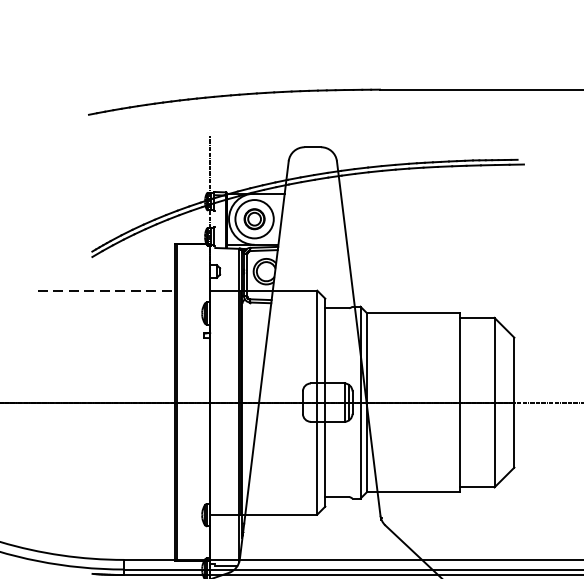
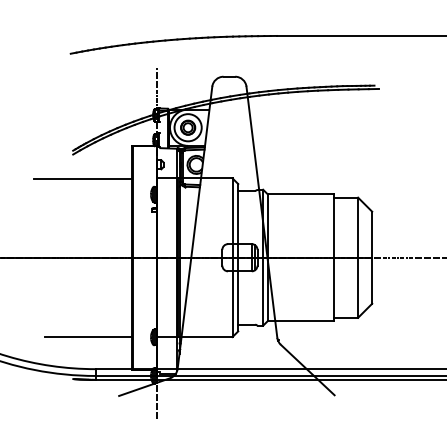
line: (106, 290) -> (83, 178), dashed -> solid
line: (112, 513) -> (87, 336), added

